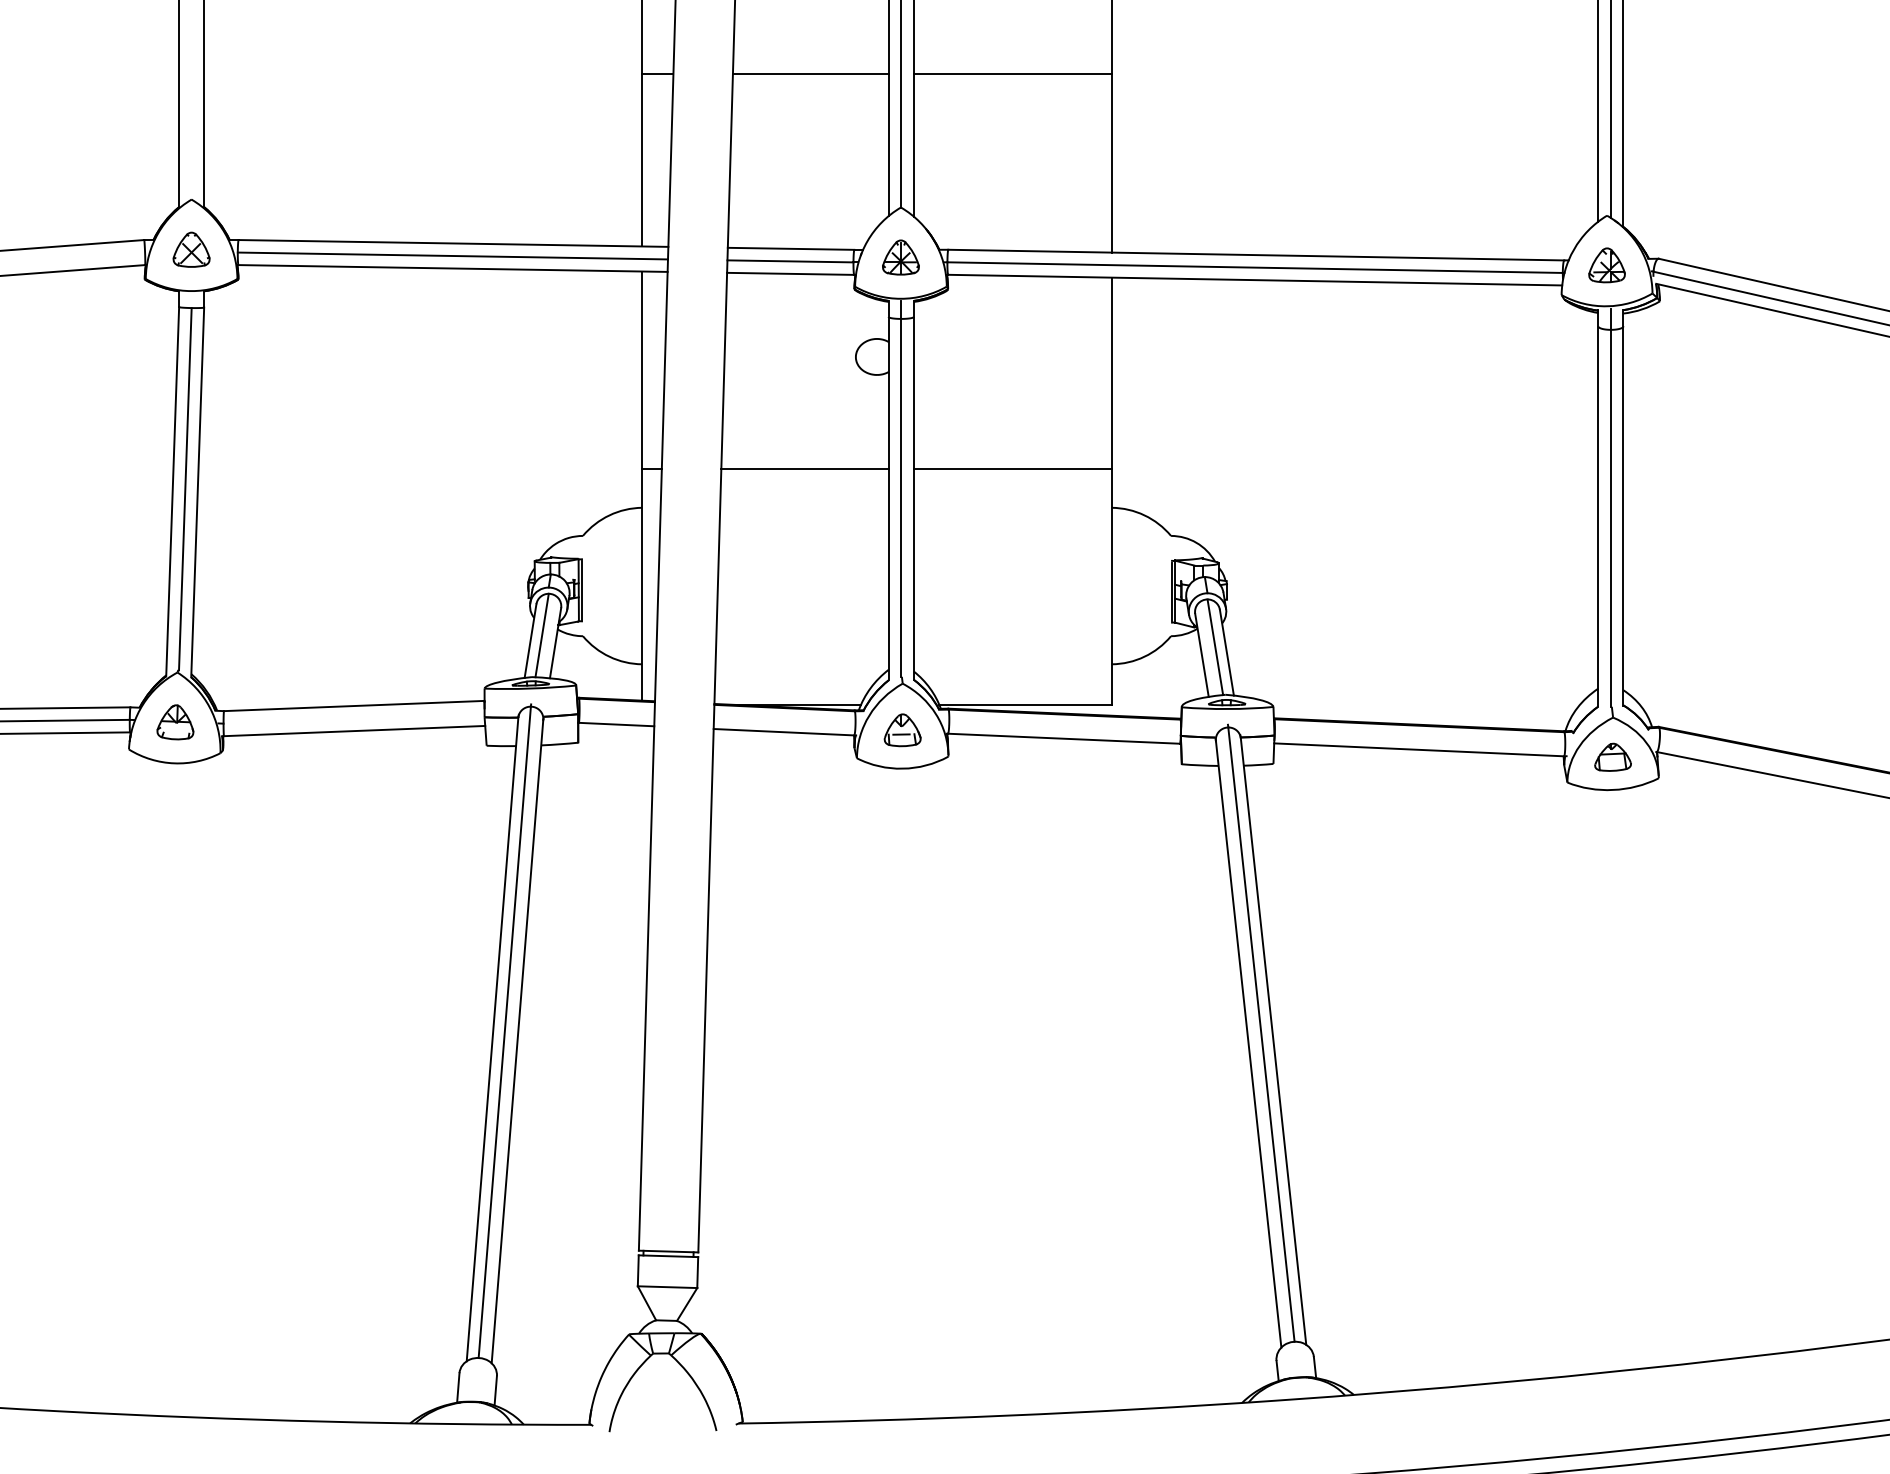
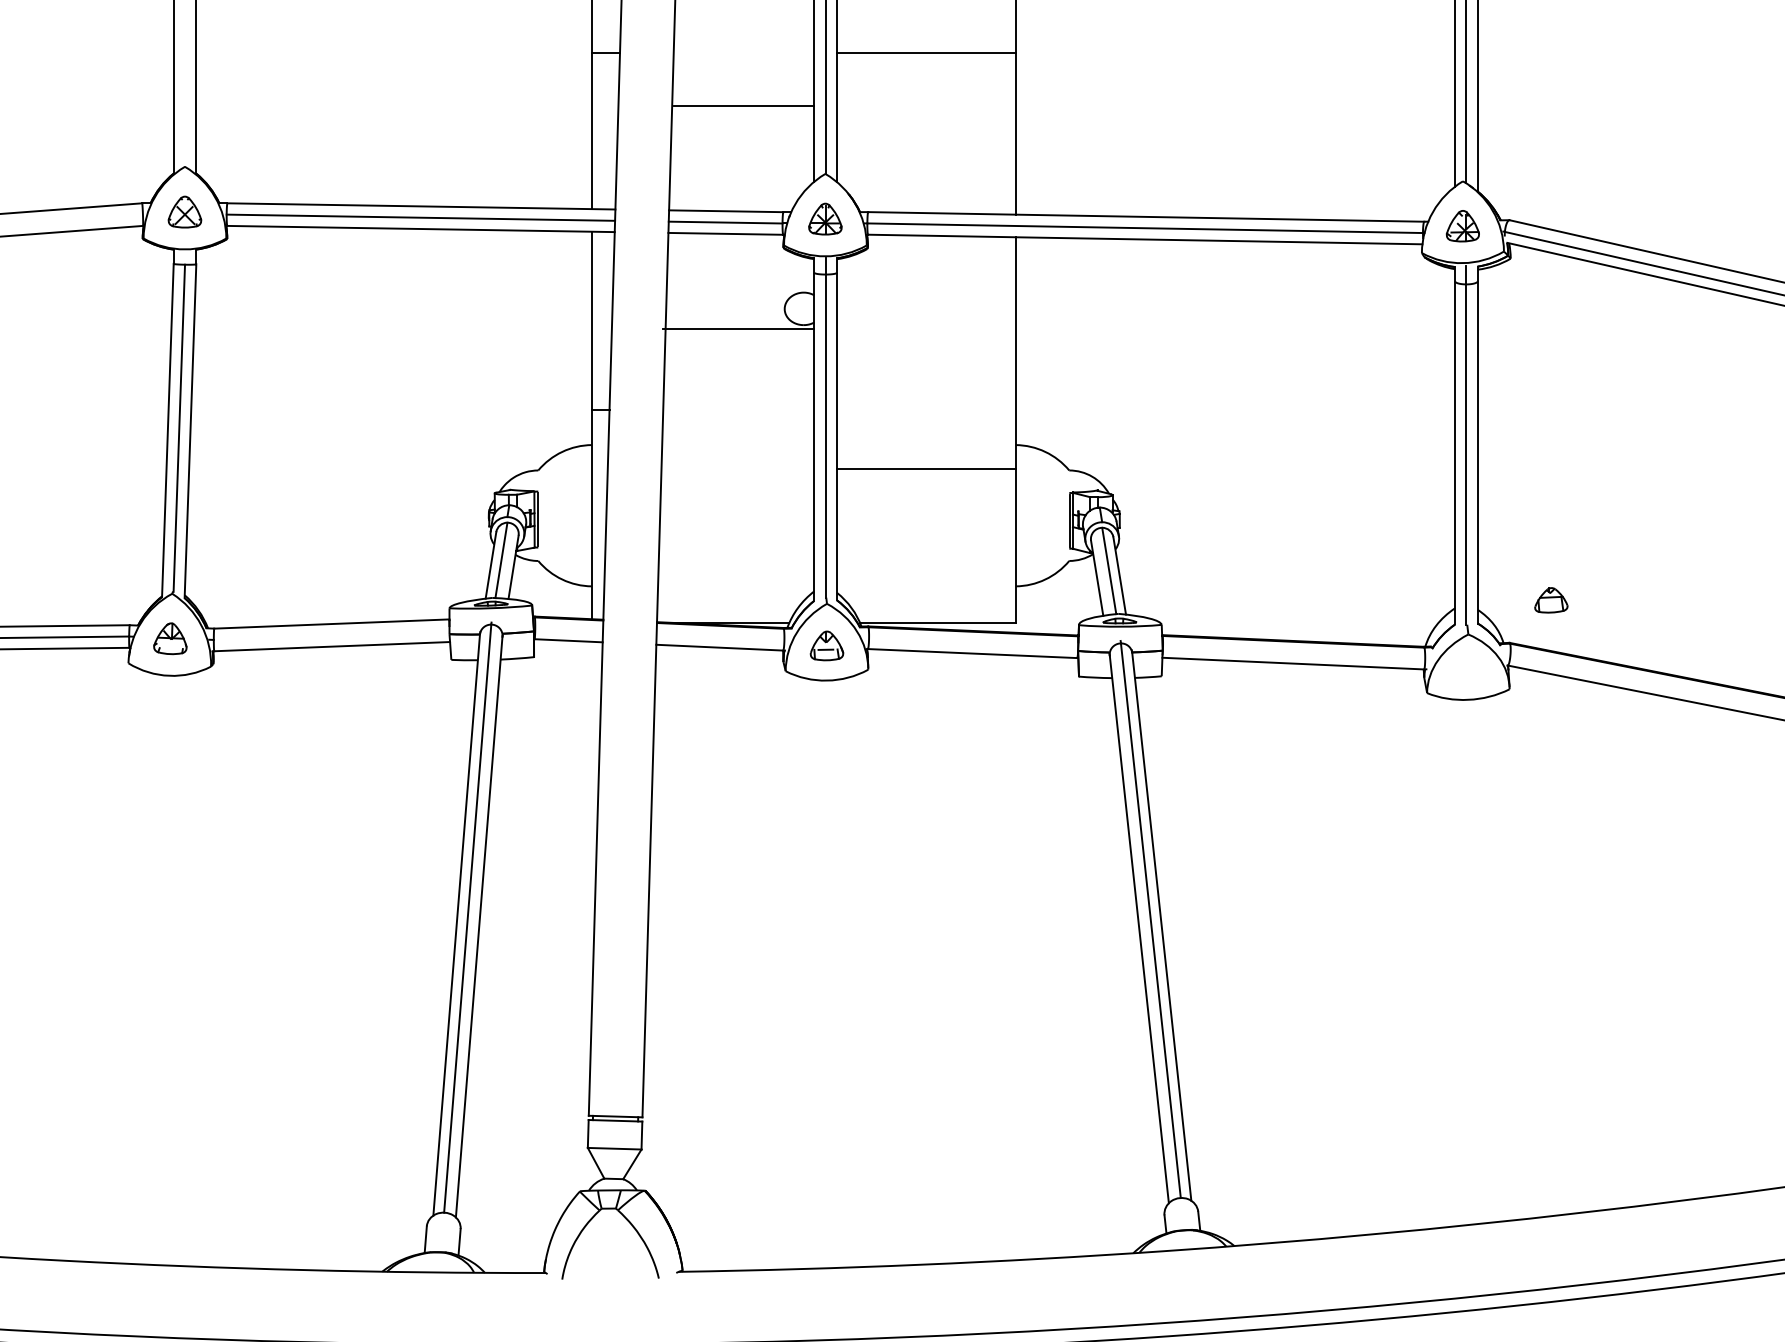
line: (810, 74) -> (743, 106), moved
line: (804, 468) -> (738, 328), moved
line: (1012, 468) -> (926, 468), moved
part: (1613, 757) -> (1551, 600), moved

